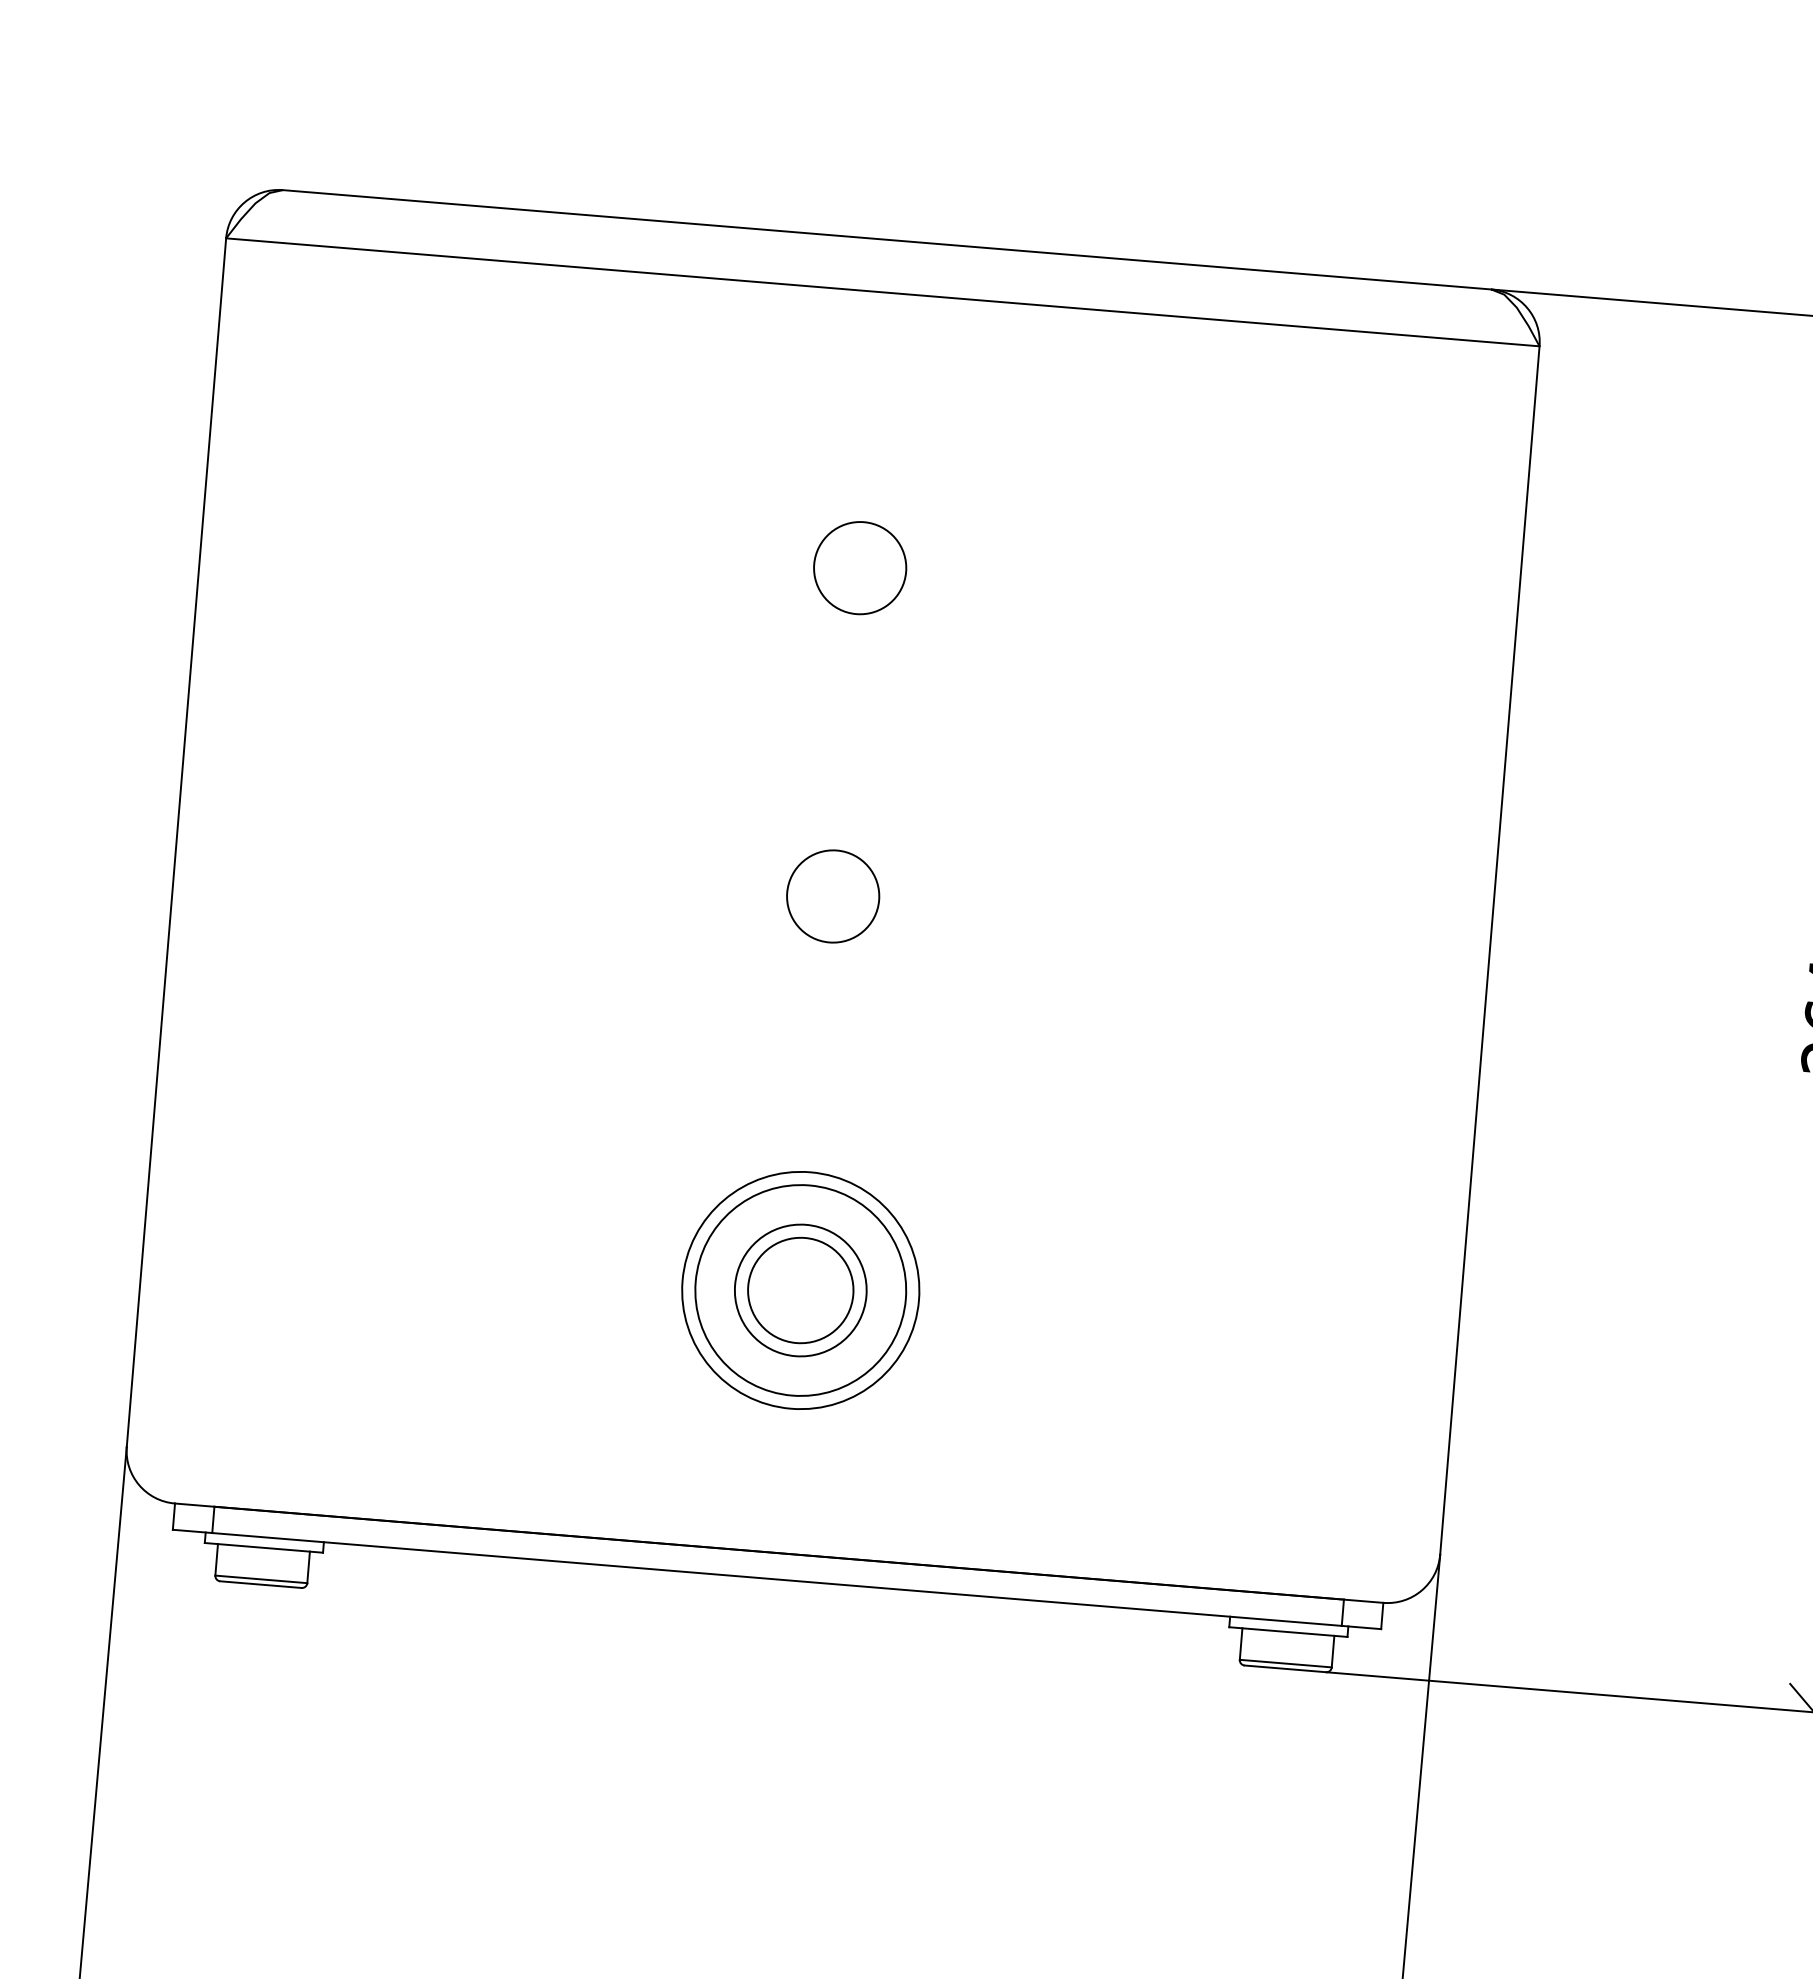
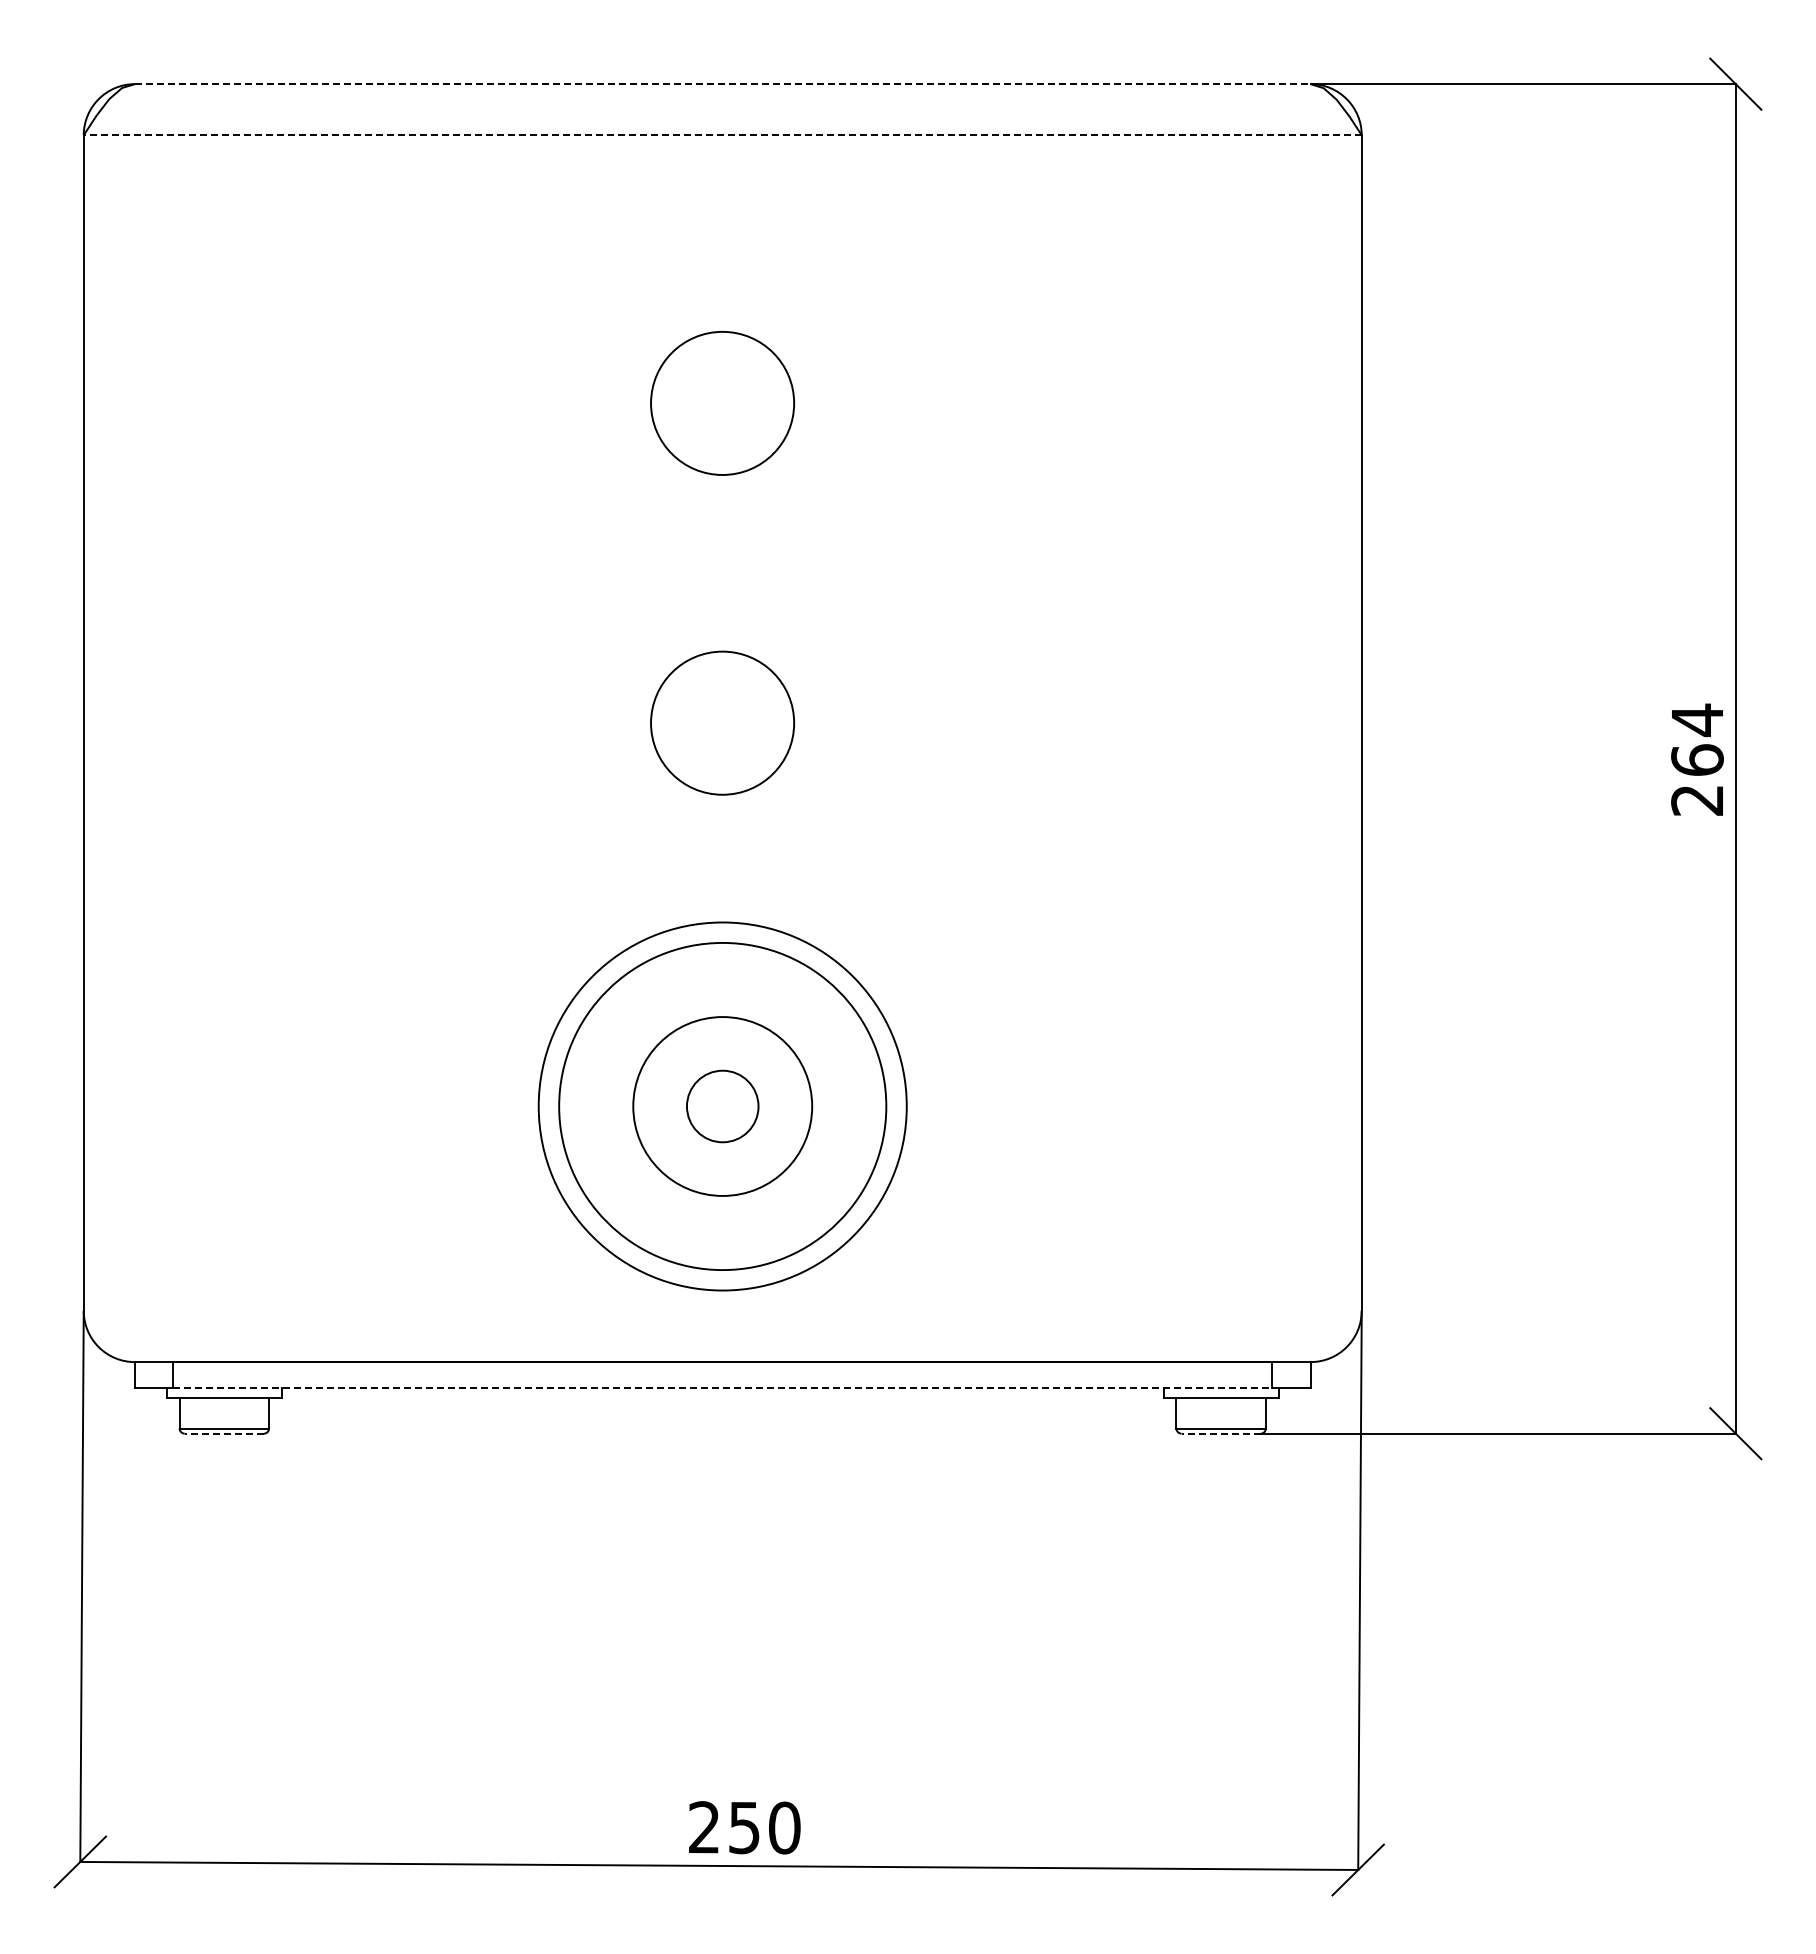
line: (886, 240) -> (722, 84), solid -> dashed
line: (882, 292) -> (722, 135), solid -> dashed
circle: (859, 567) -> (722, 403), size x1.6
circle: (832, 895) -> (722, 722), size x1.6
circle: (800, 1290) -> (722, 1106), size x0.7
circle: (800, 1290) -> (722, 1106), size x1.4
circle: (800, 1290) -> (722, 1106), size x1.6
circle: (800, 1290) -> (722, 1106), size x1.6
line: (776, 1579) -> (722, 1387), solid -> dashed
line: (261, 1584) -> (224, 1433), solid -> dashed
line: (1285, 1668) -> (1221, 1433), solid -> dashed

